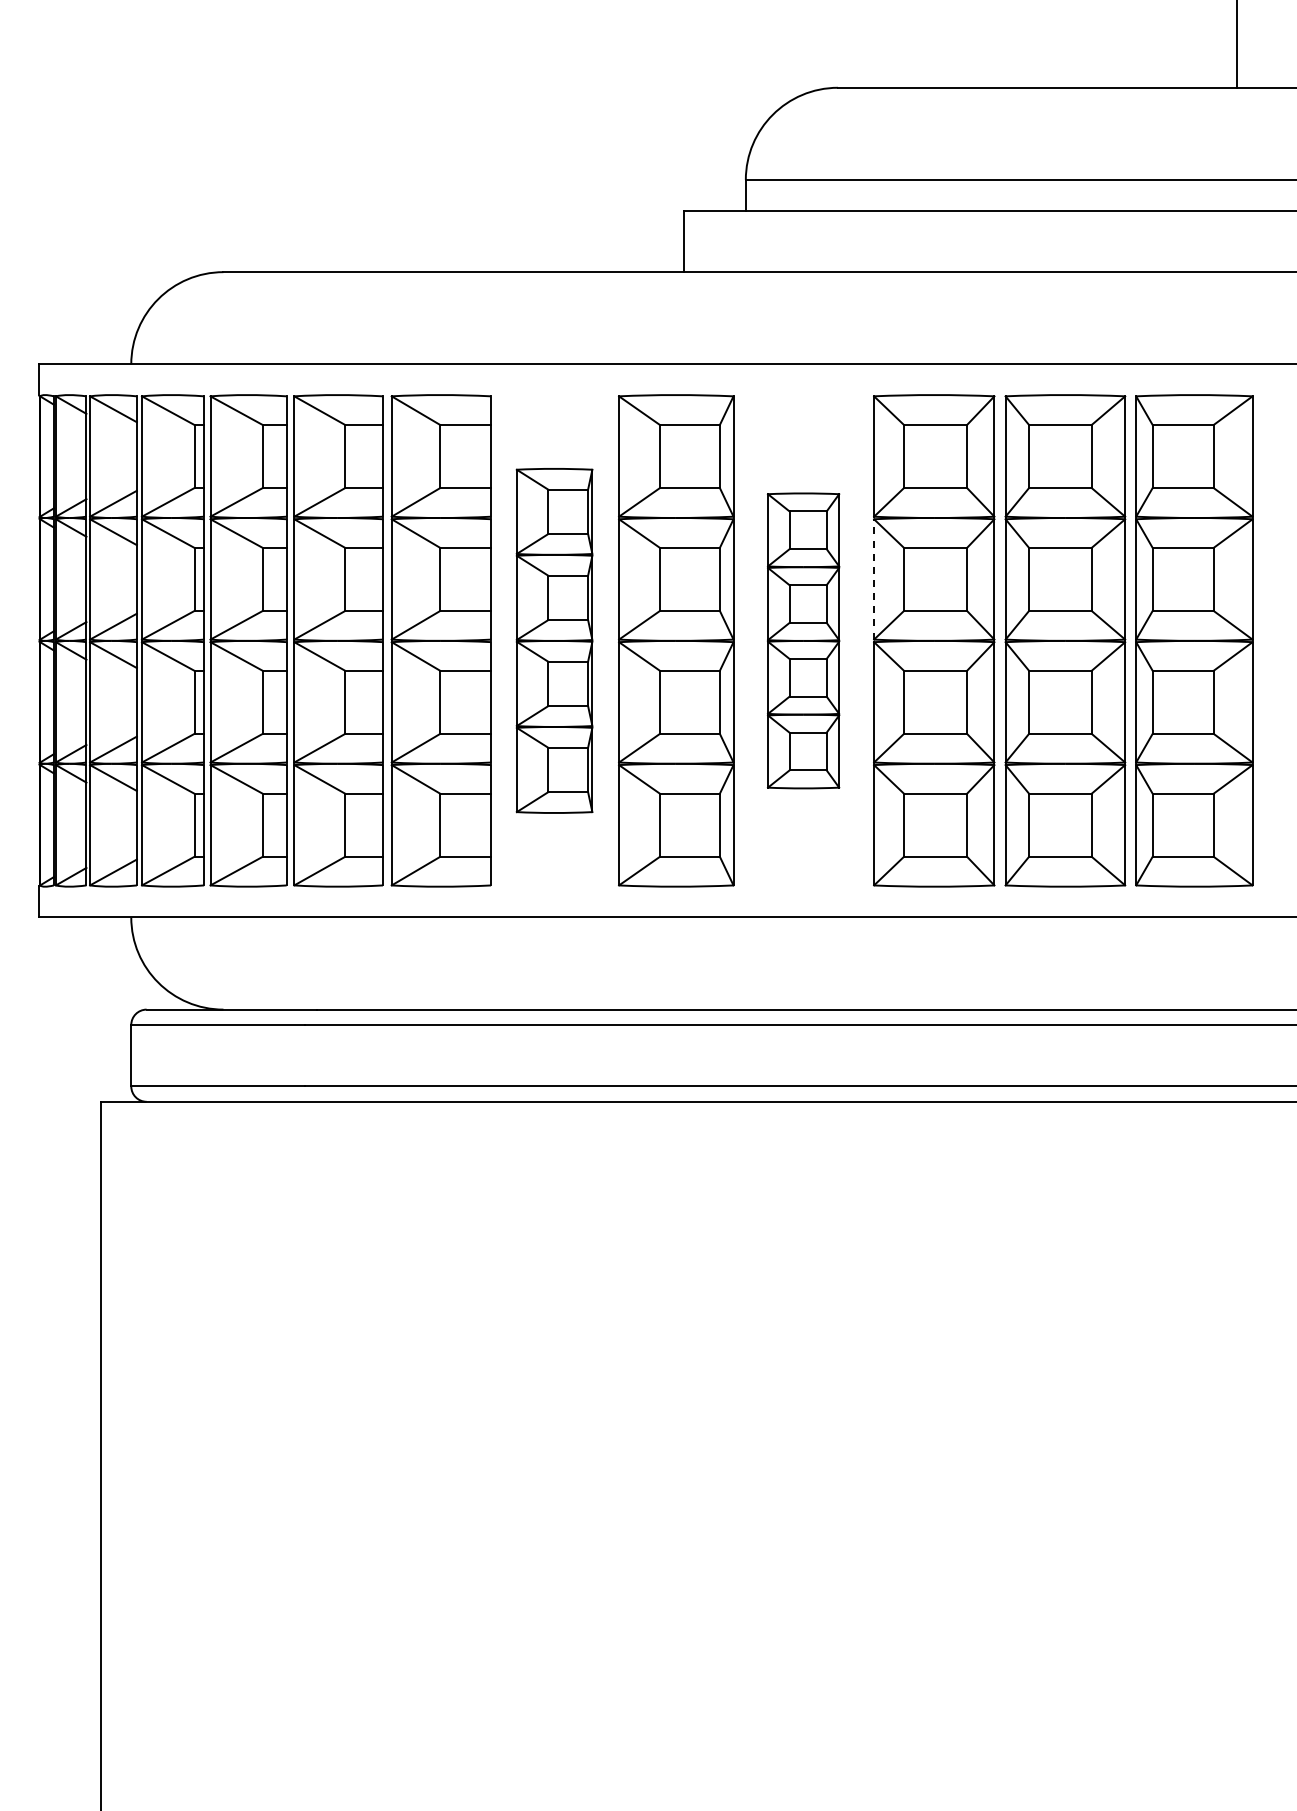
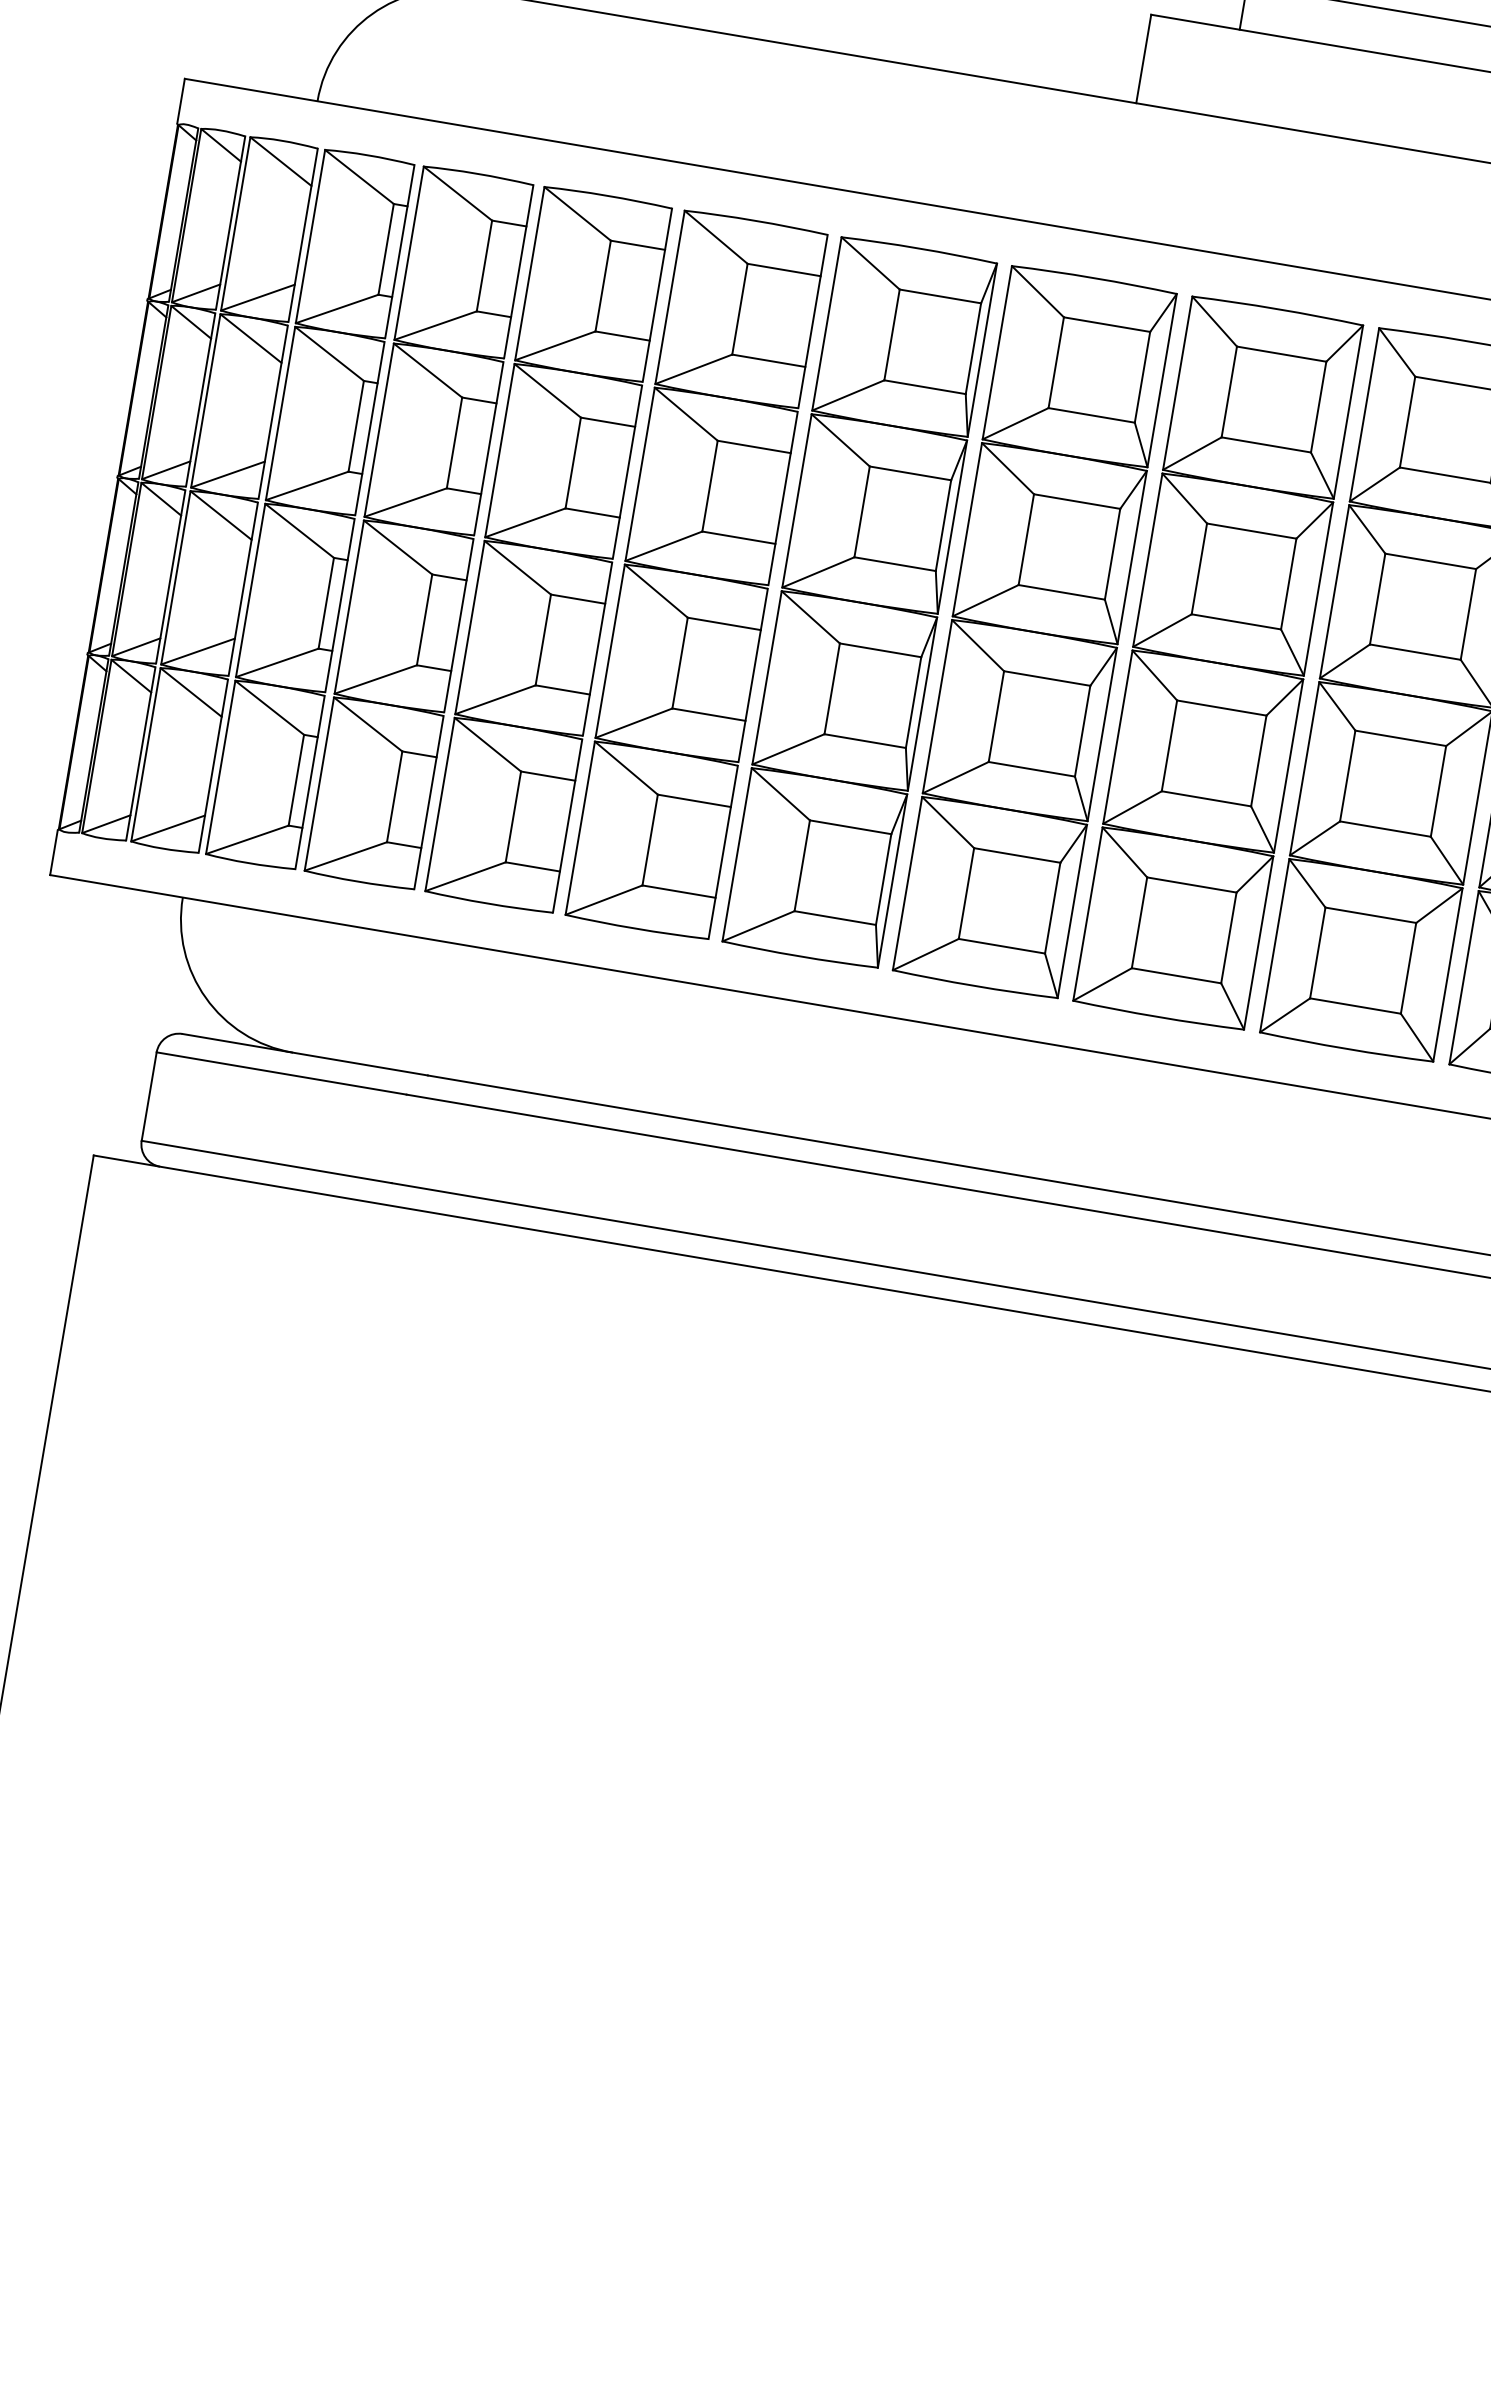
line: (874, 578) -> (1335, 590), dashed -> solid
part: (554, 640) -> (859, 601), size x1.43
part: (803, 640) -> (1218, 662), size x1.67

